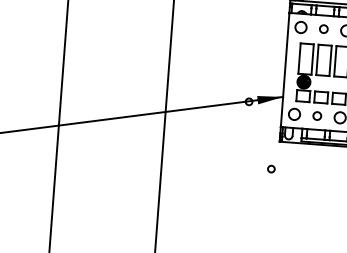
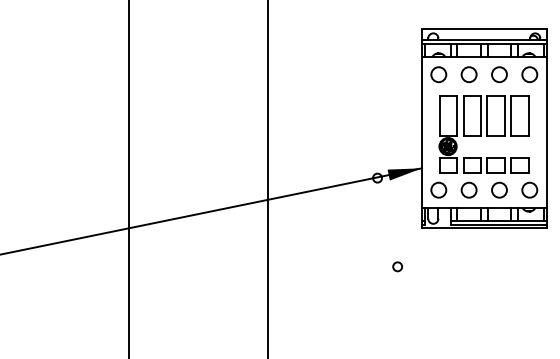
circle: (323, 29) -> (468, 74), size x1.43
circle: (316, 115) -> (468, 189), size x1.43
circle: (271, 168) -> (397, 266), moved

